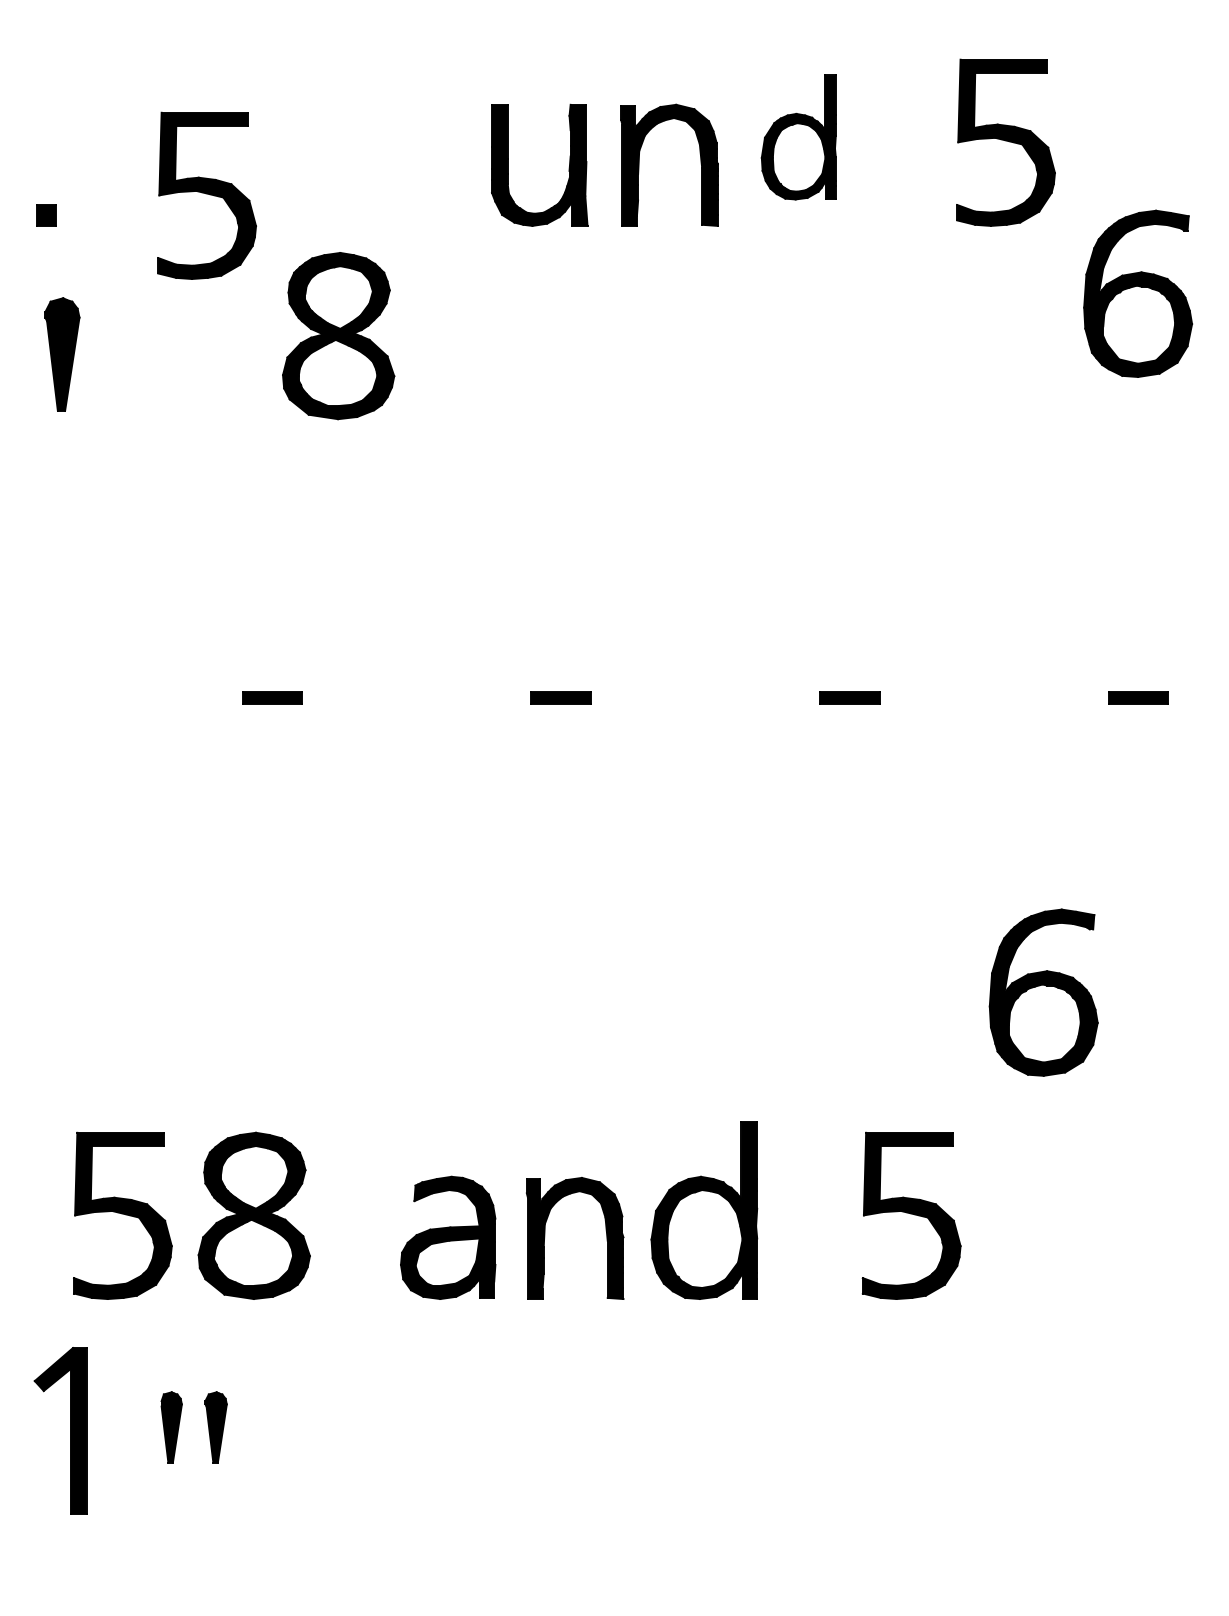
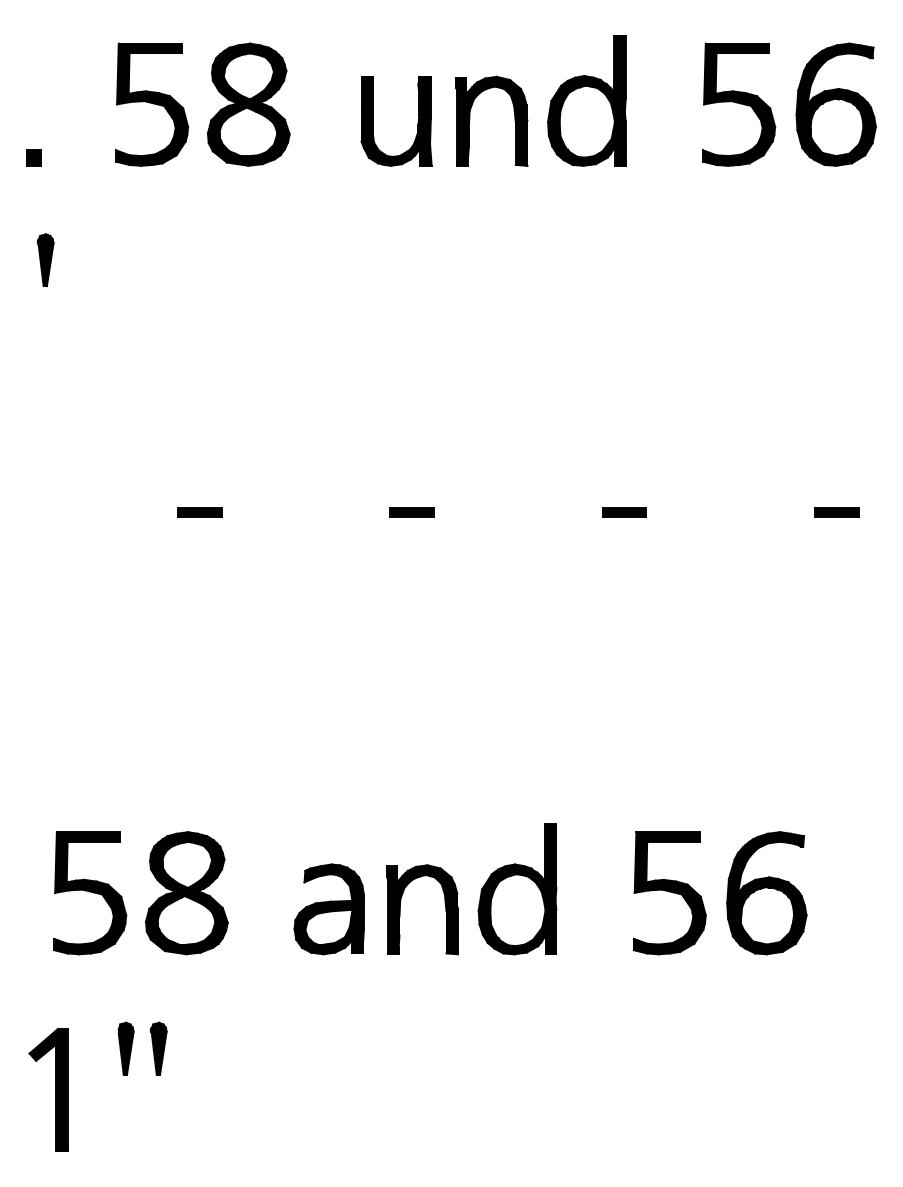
part: (798, 137) -> (586, 100), size x1.43
part: (207, 195) -> (152, 104), moved
part: (1137, 293) -> (835, 104), moved
part: (338, 335) -> (248, 104), moved
part: (61, 353) -> (45, 259), size x0.62
part: (1043, 993) -> (766, 893), moved
part: (70, 1429) -> (55, 1089), moved

